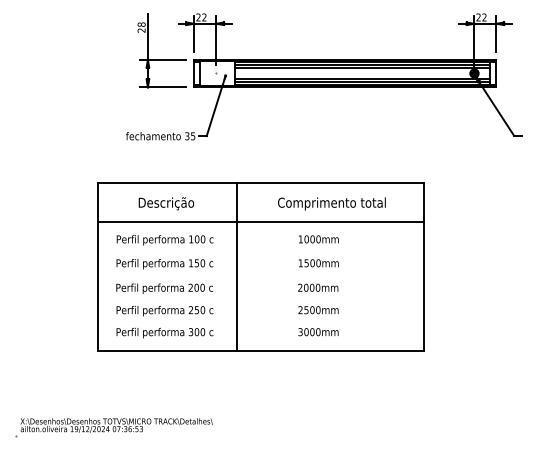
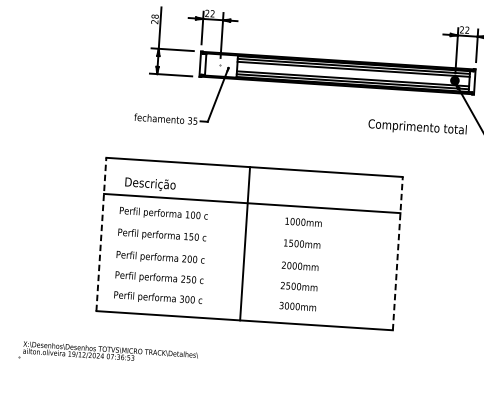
text: (165, 203) -> (149, 184), moved
text: (331, 203) -> (417, 127), moved
line: (98, 266) -> (101, 234), solid -> dashed
line: (237, 266) -> (245, 243), moved
line: (424, 266) -> (398, 253), solid -> dashed
part: (113, 427) -> (107, 354), moved

